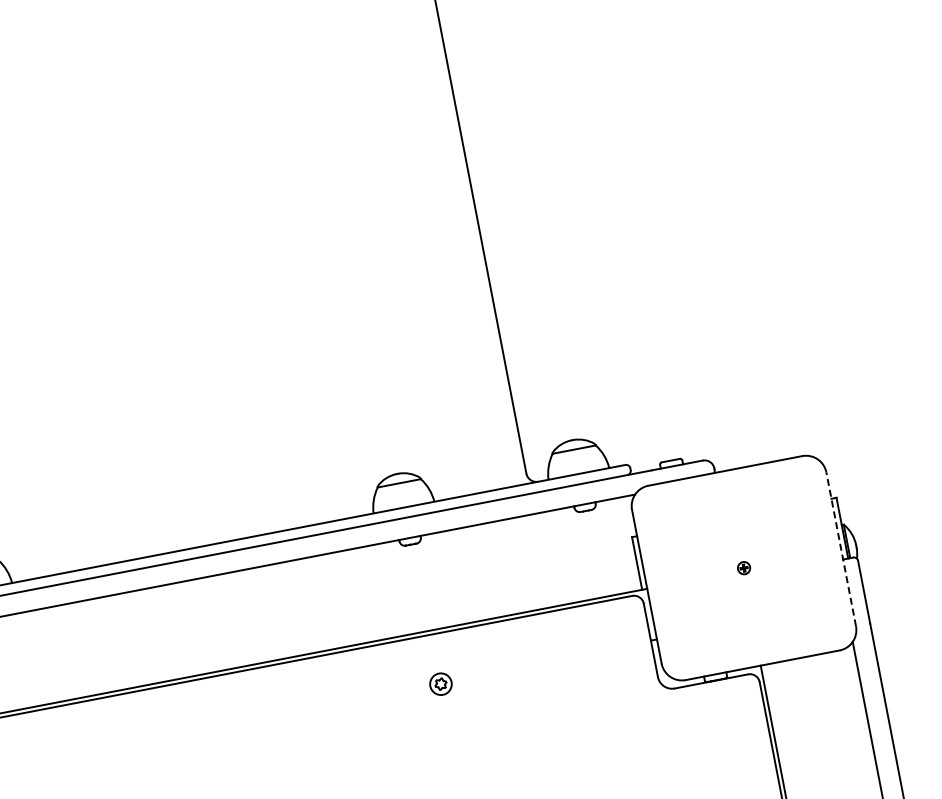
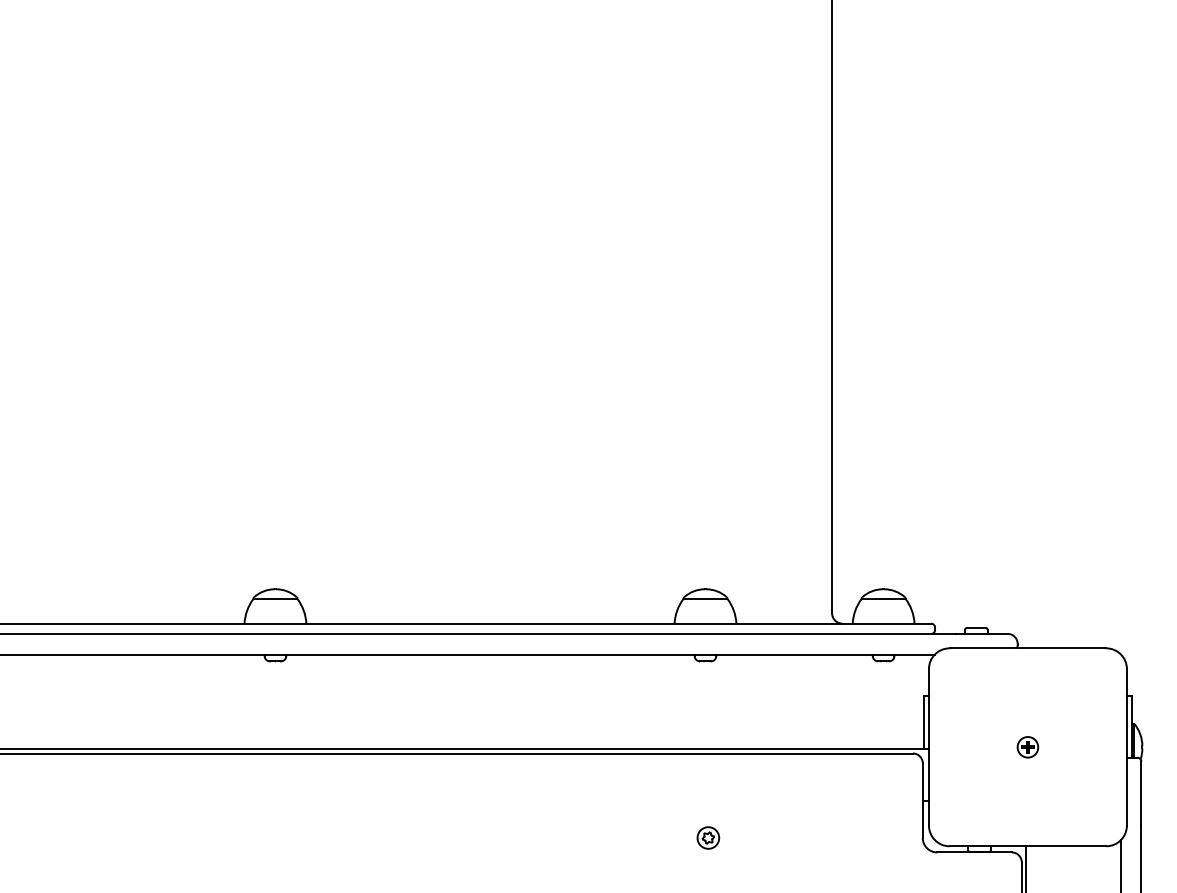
line: (840, 548) -> (1126, 746), dashed -> solid
part: (743, 568) -> (1027, 747), size x1.67
part: (440, 683) -> (708, 837), moved

